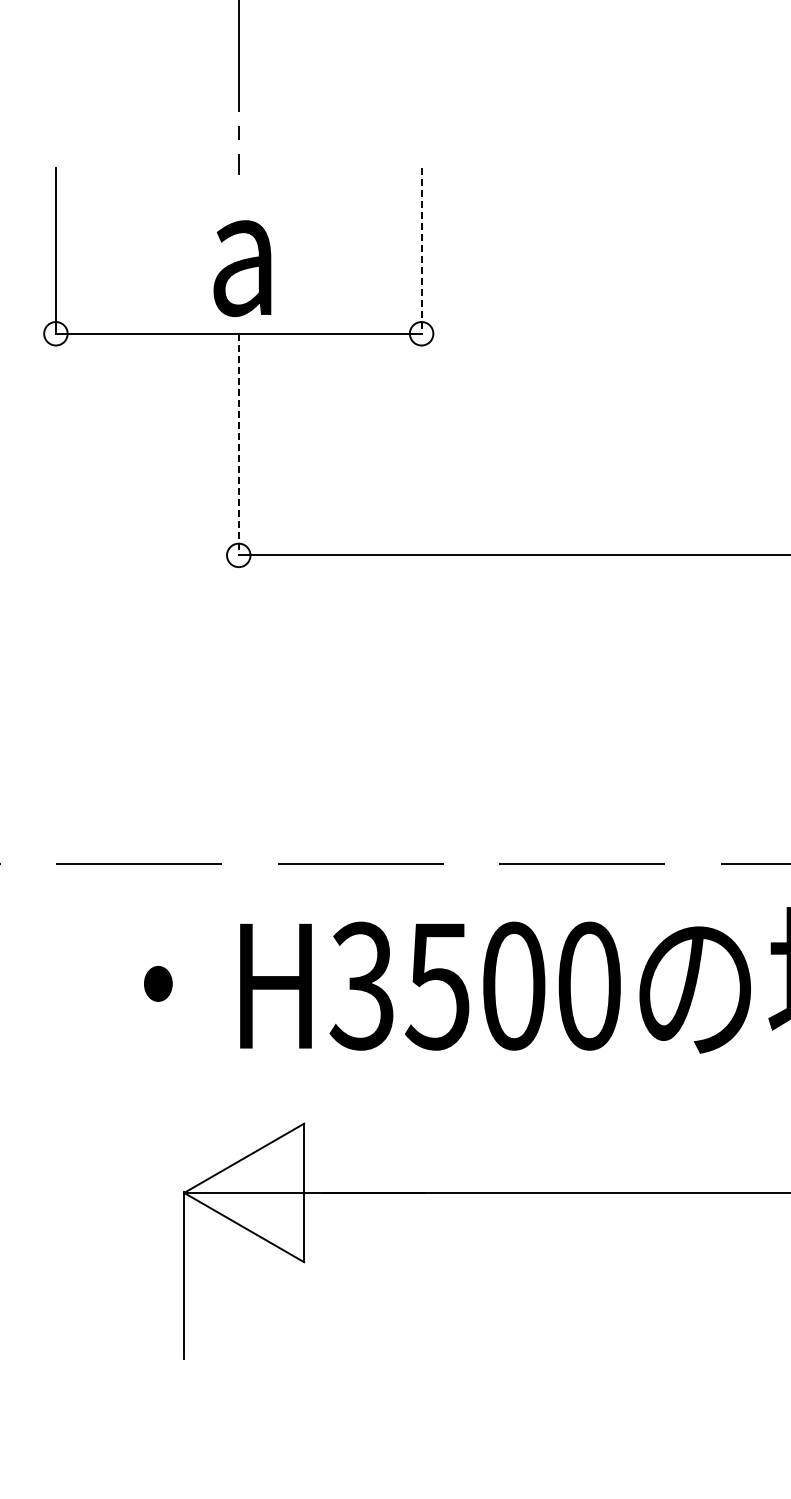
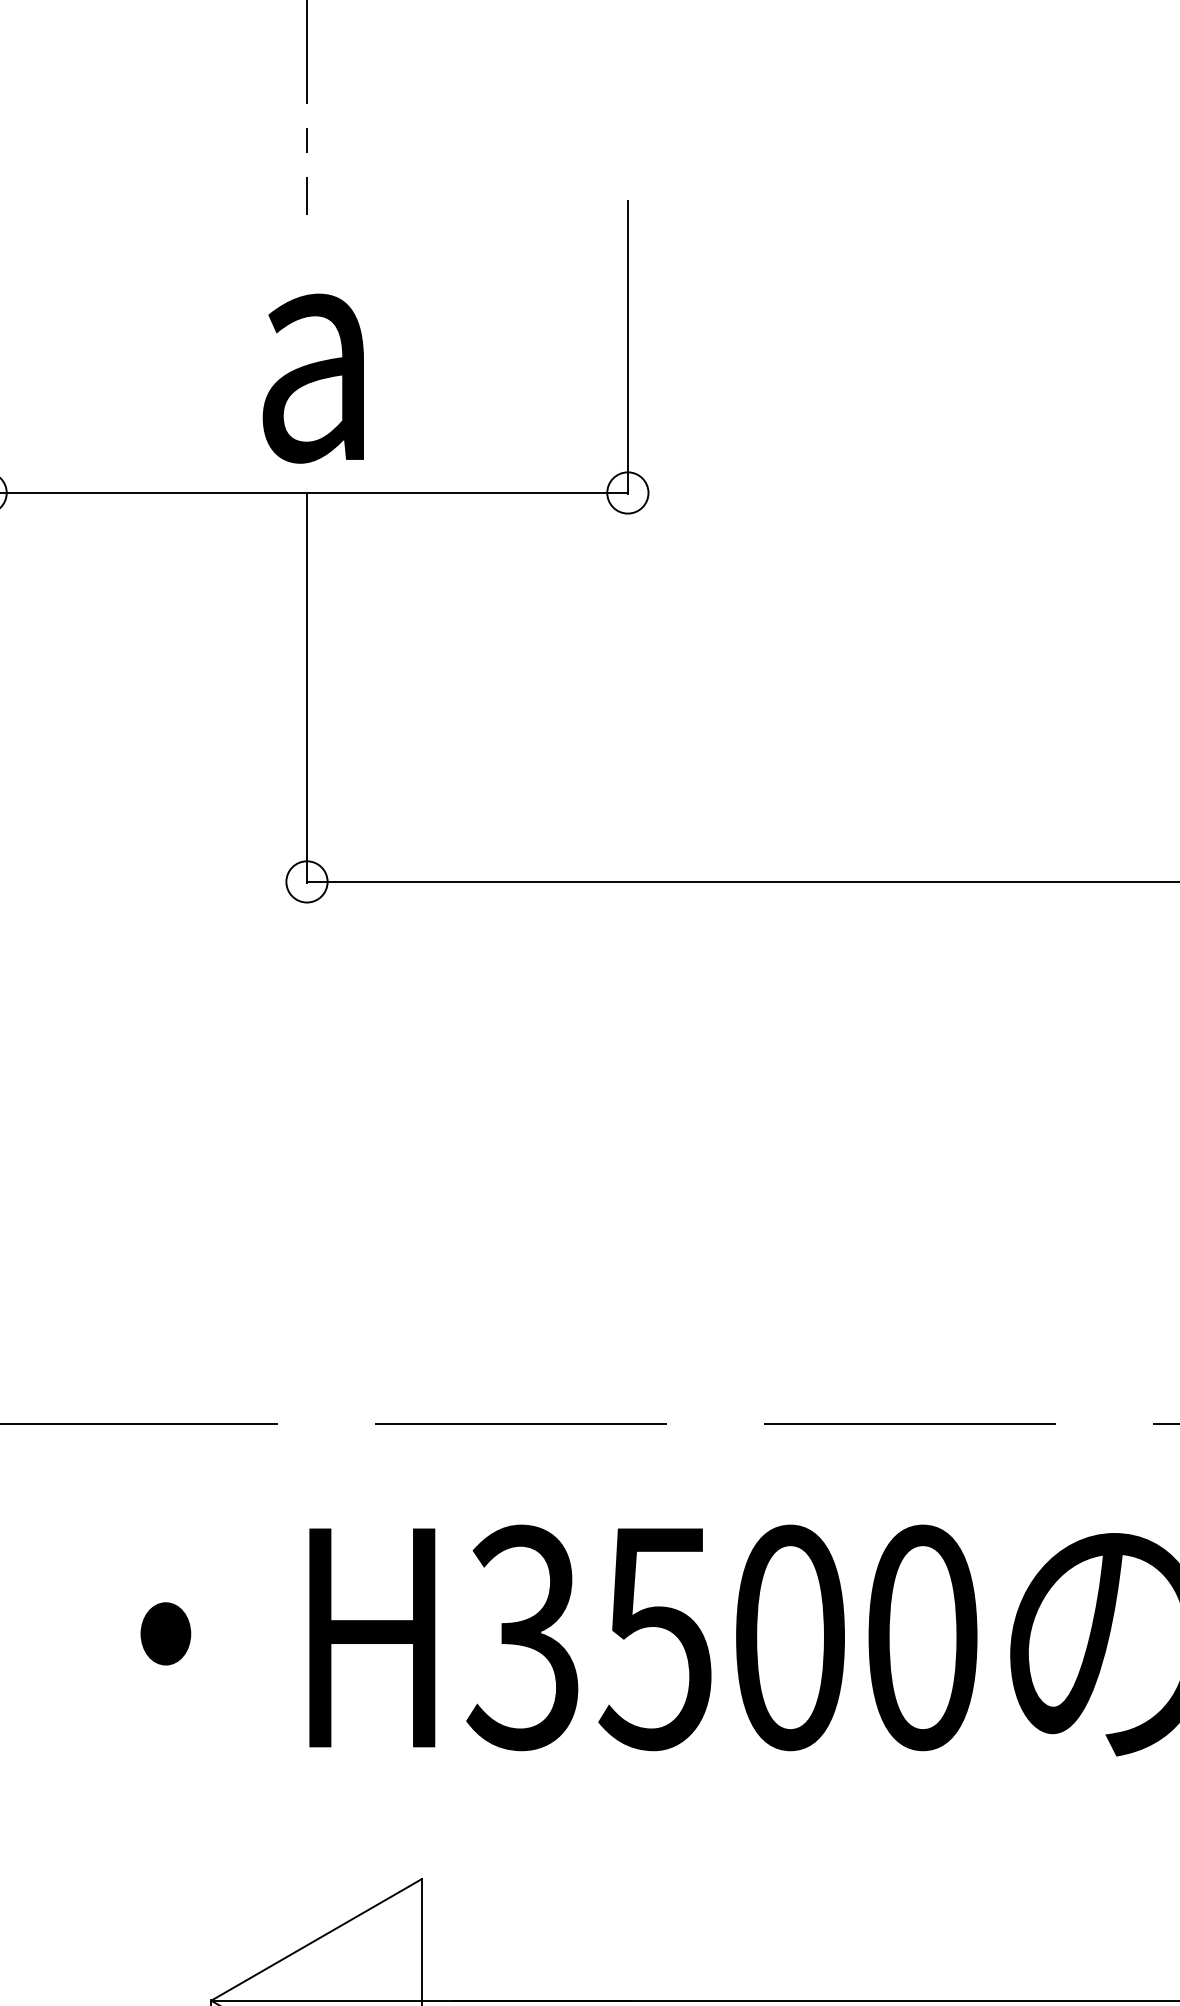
line: (421, 251) -> (627, 348), dashed -> solid
line: (238, 445) -> (306, 689), dashed -> solid

